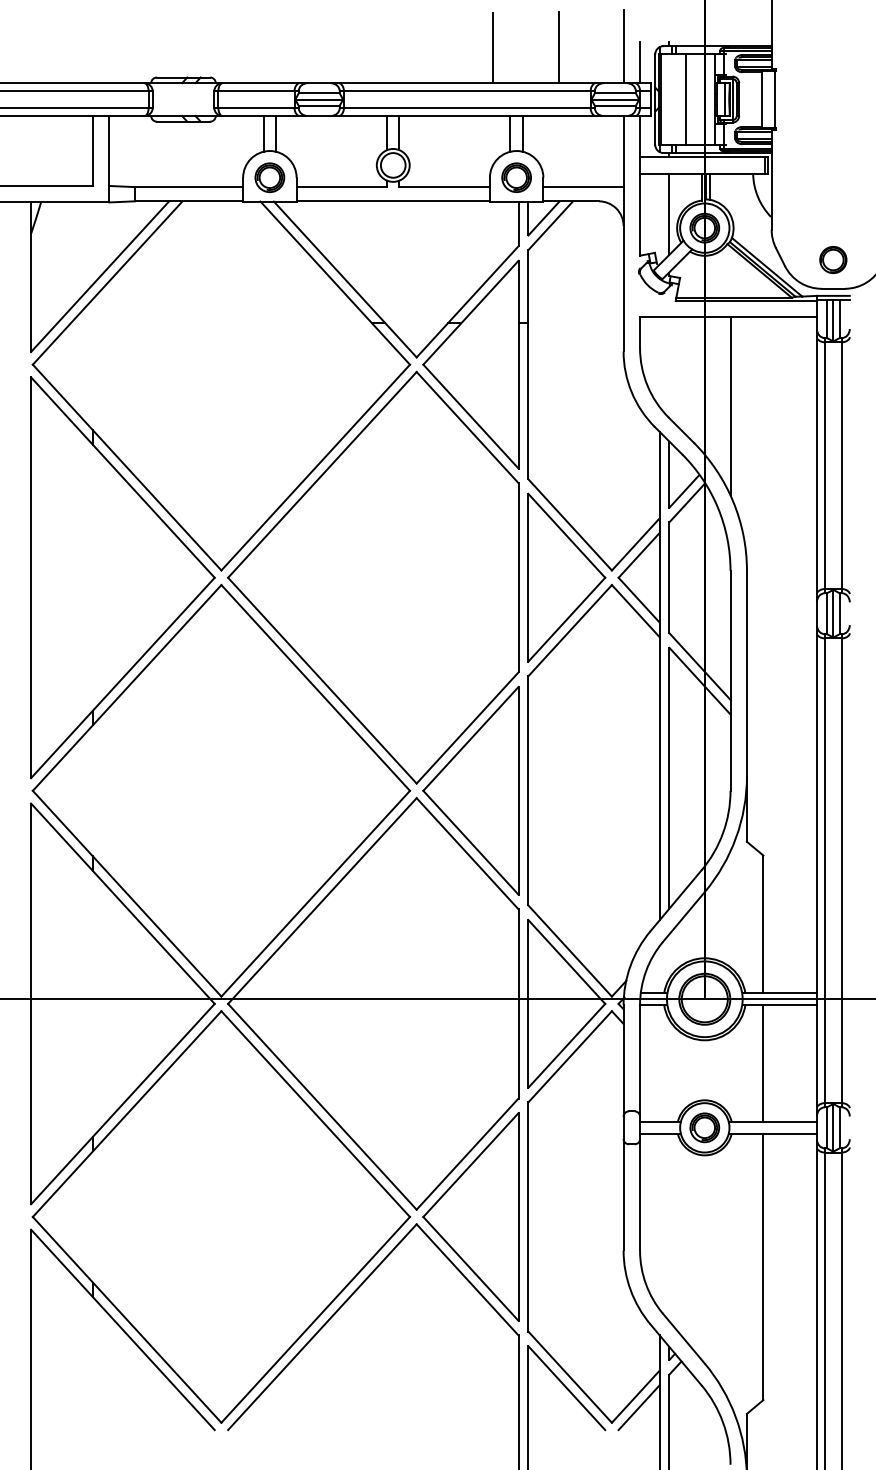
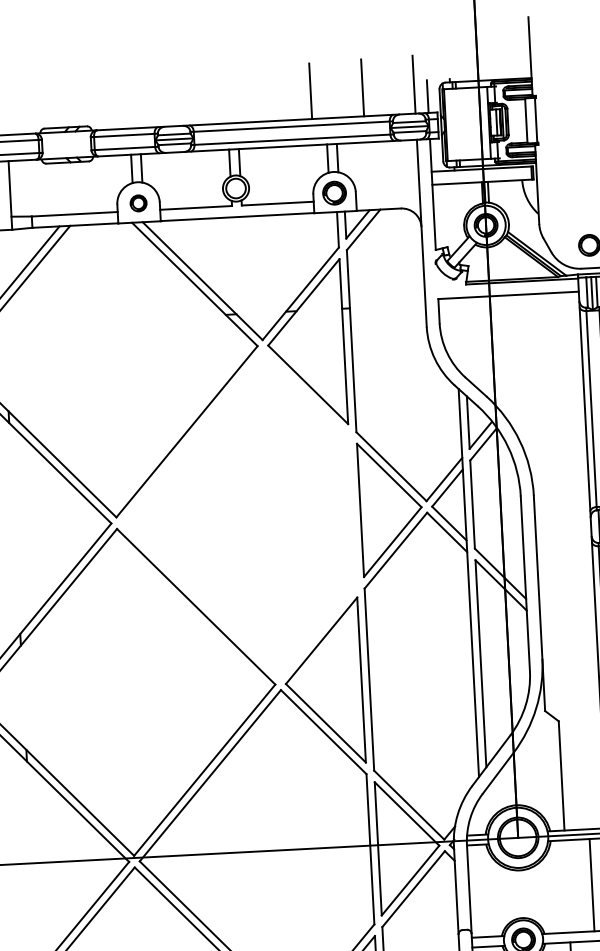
line: (686, 99) -> (466, 123), removed
part: (269, 177) -> (138, 203), size x0.7
line: (583, 187) -> (388, 198), removed
line: (668, 214) -> (456, 216), removed
line: (730, 406) -> (513, 365), removed
part: (373, 577) -> (237, 516), removed
line: (763, 1063) -> (592, 885), moved

